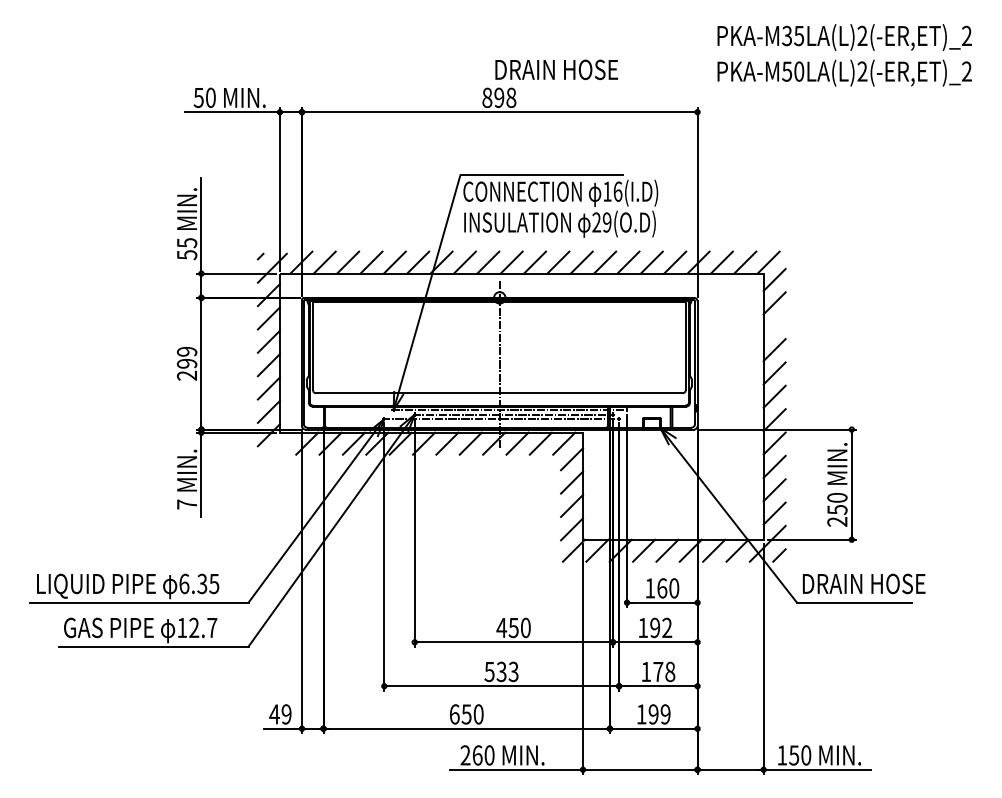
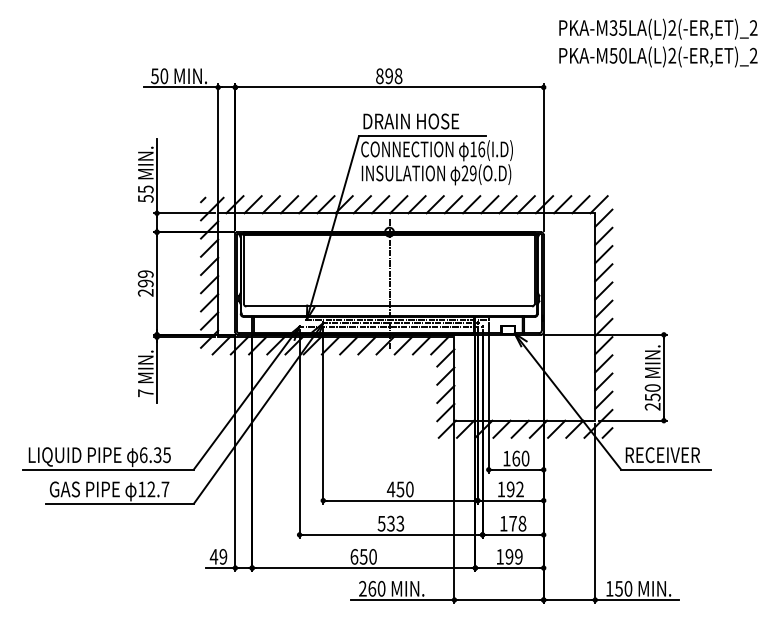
text: (556, 69) -> (411, 121), moved
line: (774, 326) -> (603, 254), added
line: (283, 443) -> (220, 345), added
text: (864, 583) -> (673, 454), DRAIN HOSE -> RECEIVER

